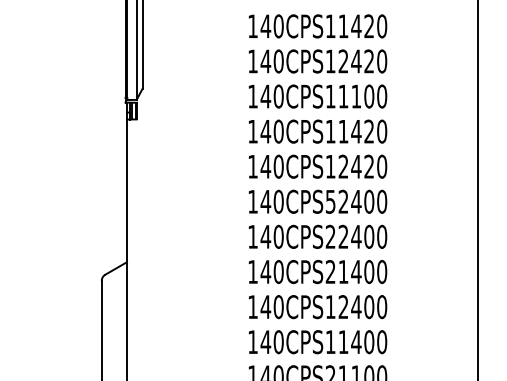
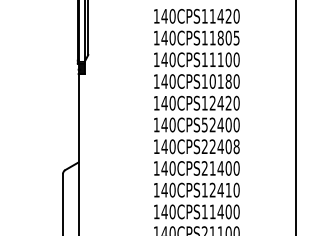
text: (362, 60) -> (224, 37), 140CPS12420 -> 140CPS11805
text: (356, 131) -> (220, 81), 140CPS11420 -> 140CPS10180
text: (381, 236) -> (236, 146), 140CPS22400 -> 140CPS22408
text: (368, 305) -> (228, 189), 140CPS12400 -> 140CPS12410

